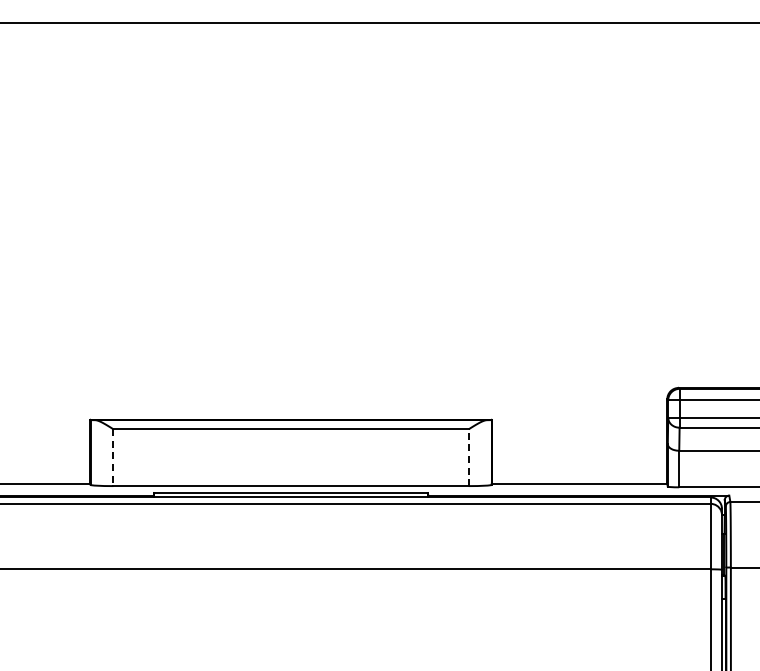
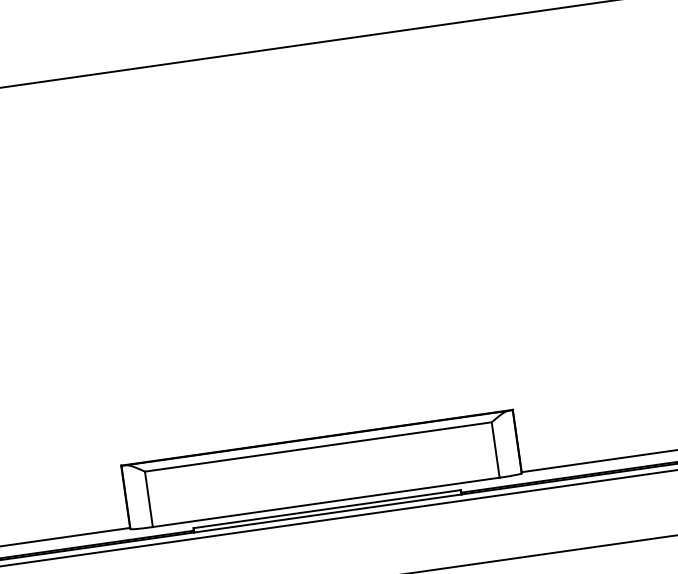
line: (468, 457) -> (495, 449), dashed -> solid
line: (113, 458) -> (149, 500), dashed -> solid

